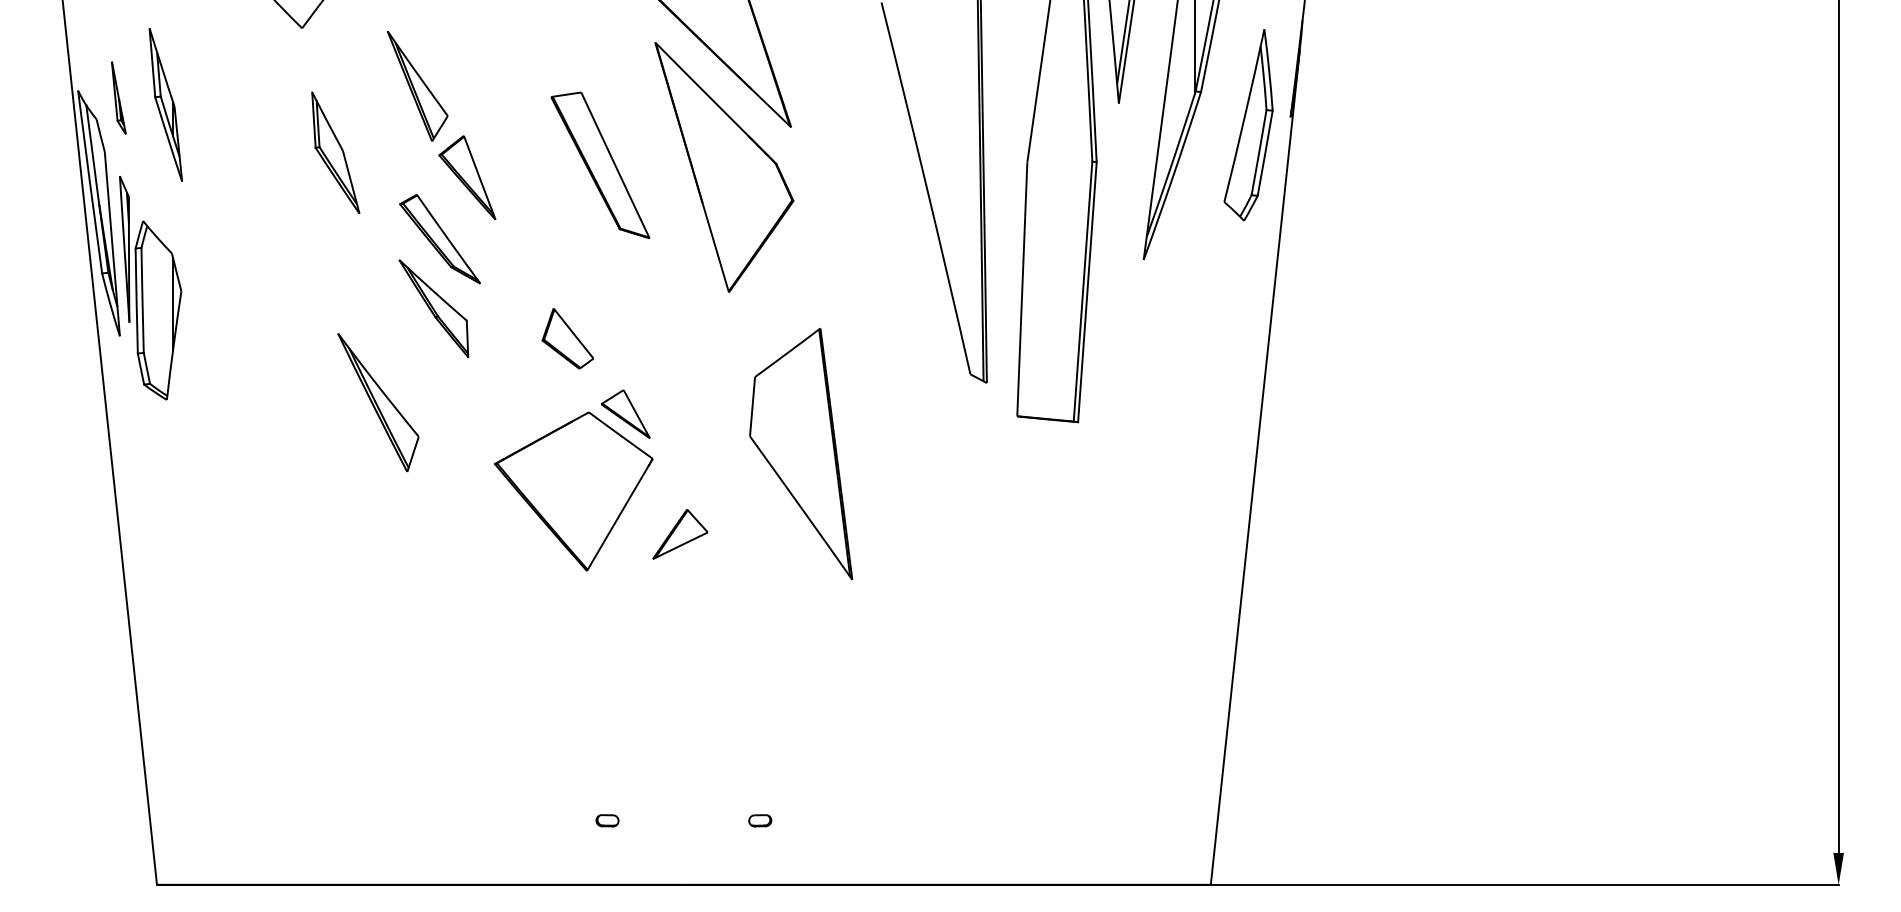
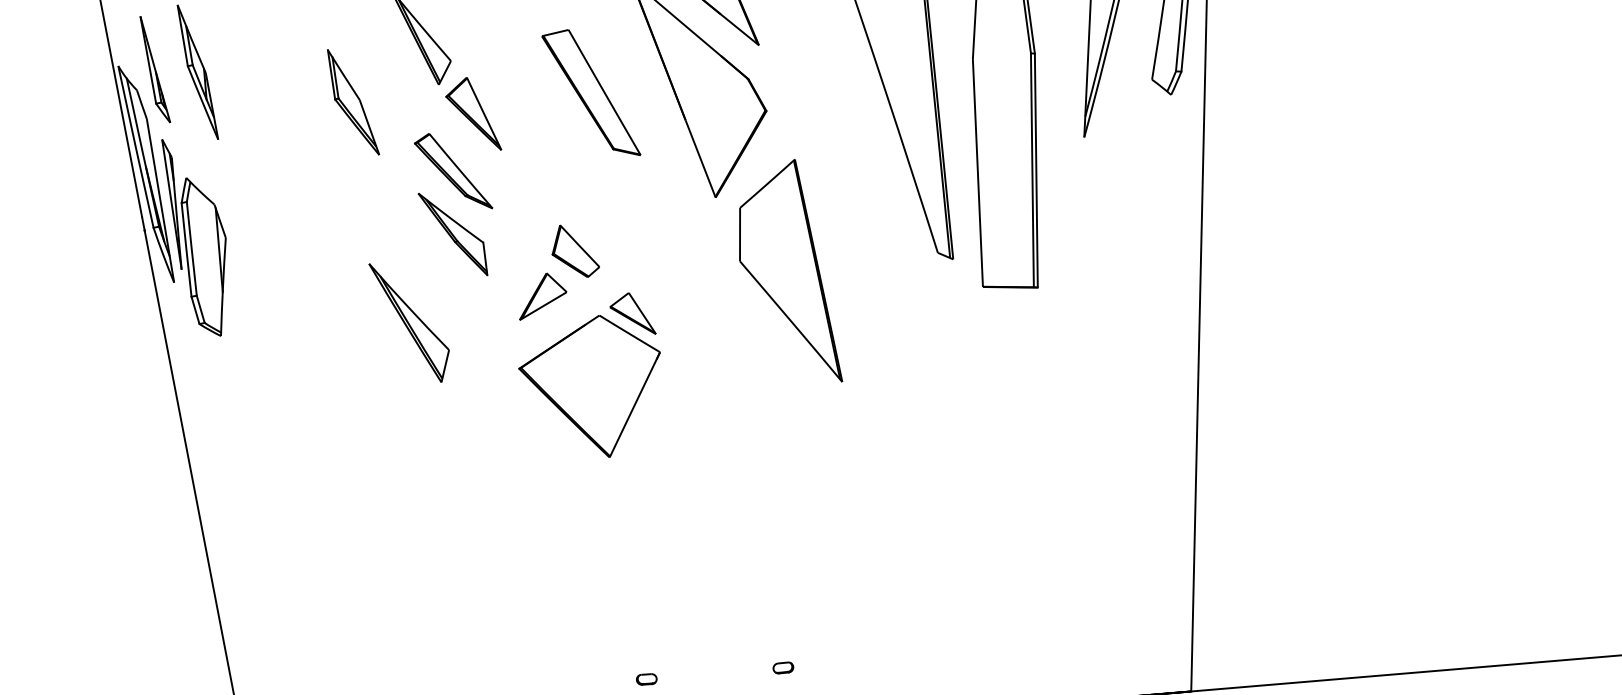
part: (118, 97) -> (154, 69), size x1.67
part: (801, 454) -> (787, 273), moved
part: (680, 534) -> (542, 296), moved

